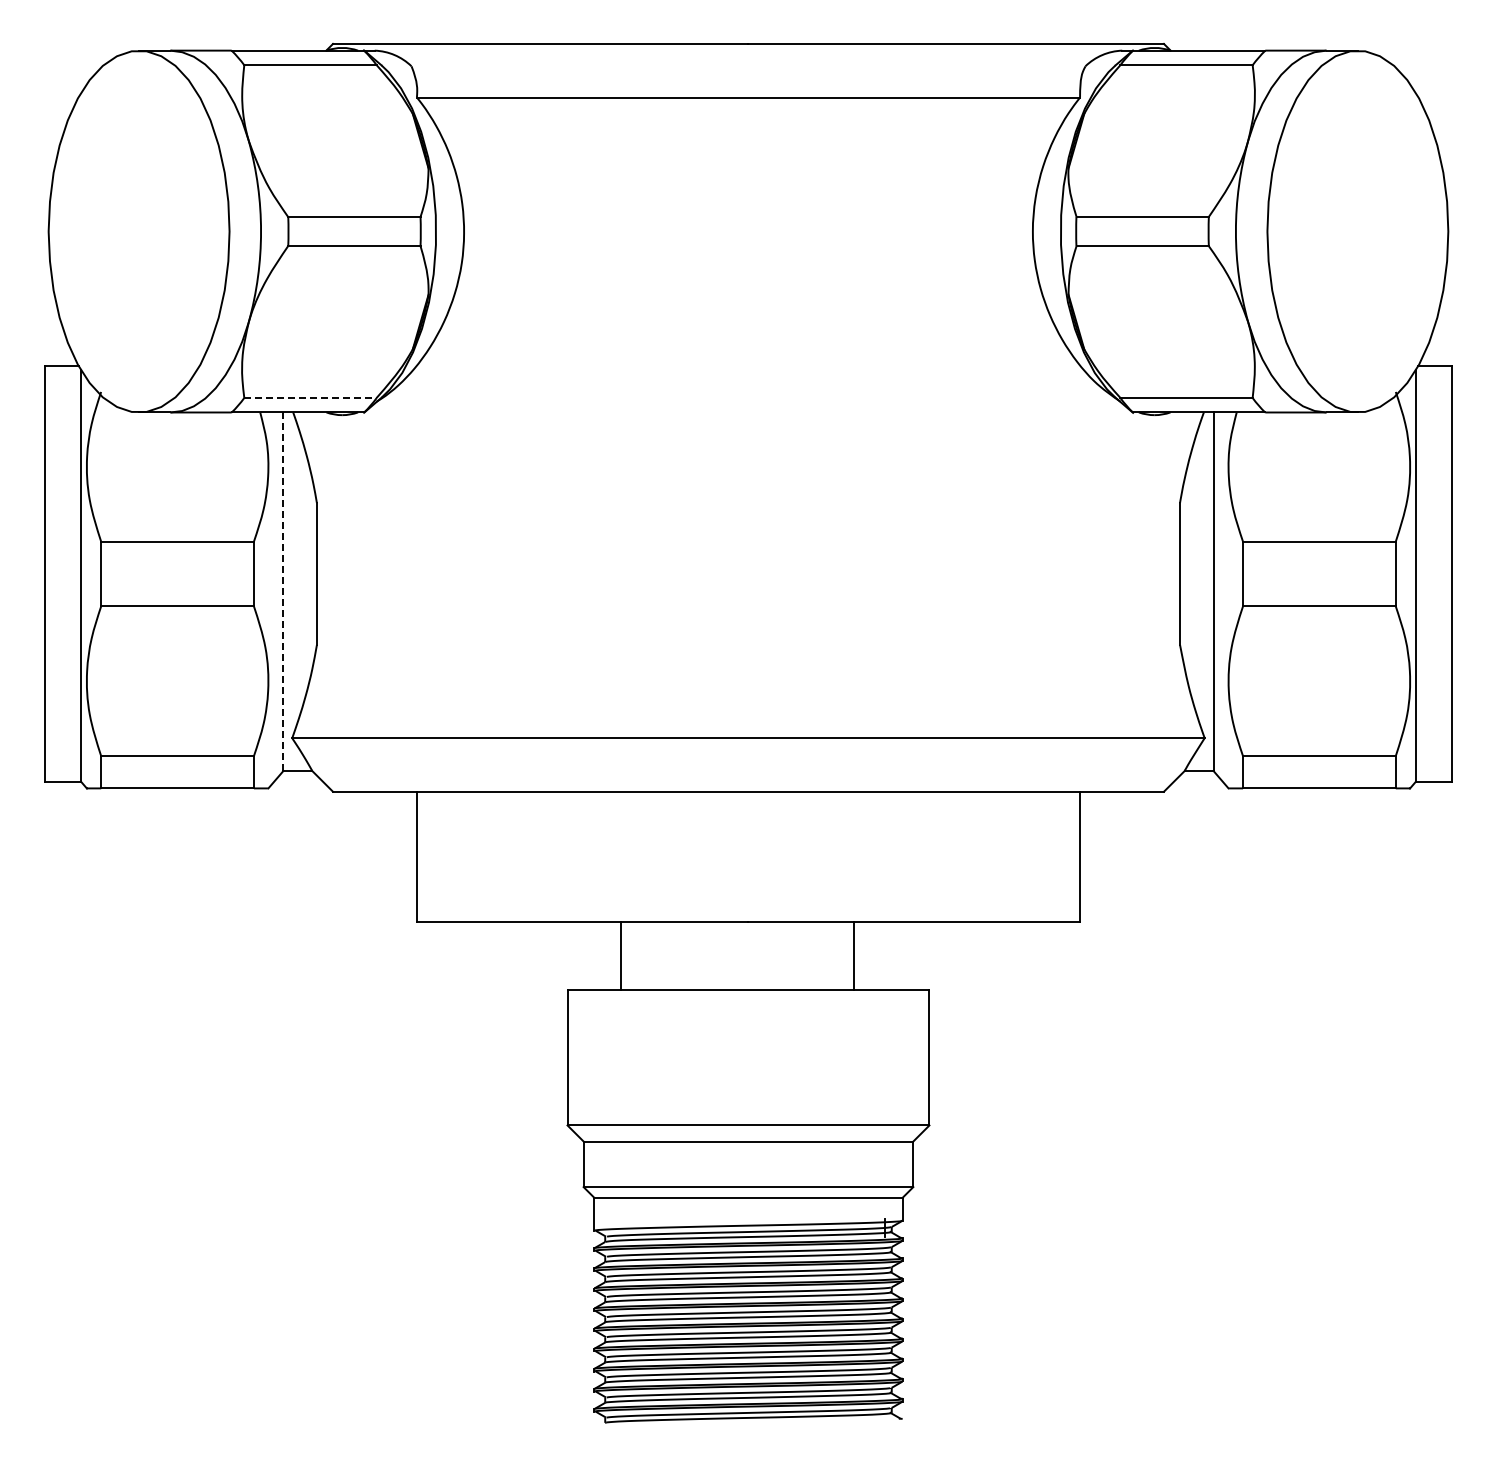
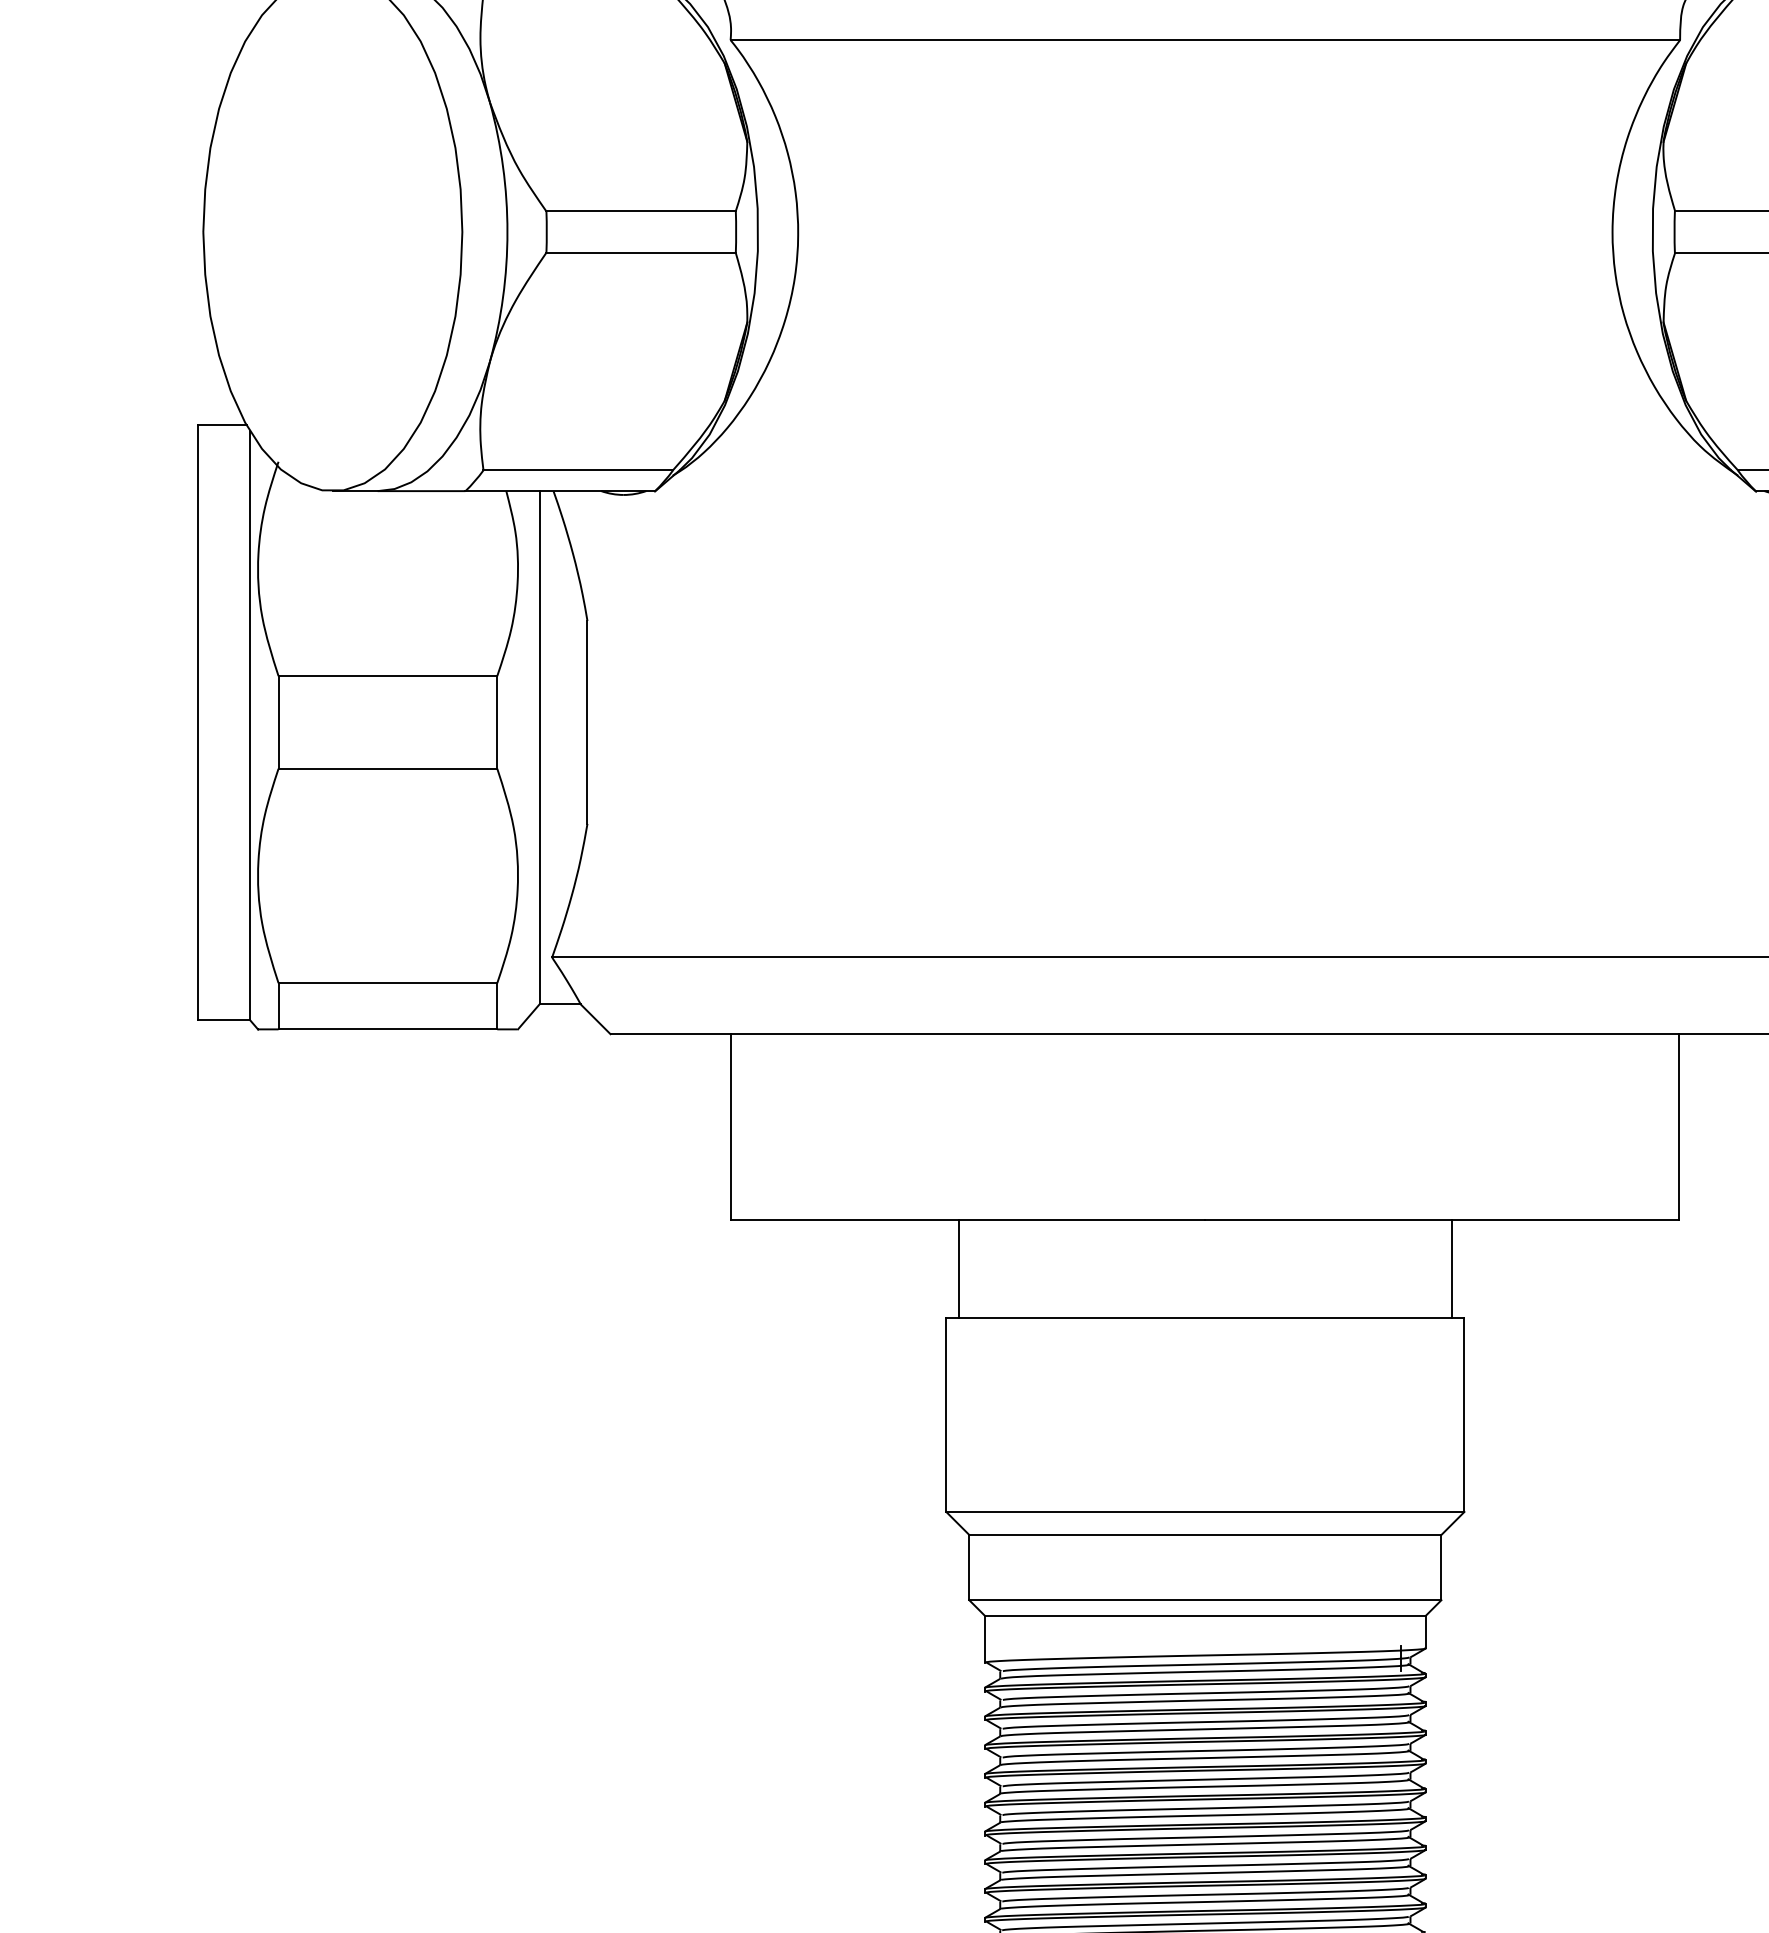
line: (311, 397) -> (579, 469), dashed -> solid
line: (283, 591) -> (539, 747), dashed -> solid
line: (621, 955) -> (959, 1268), moved
line: (853, 955) -> (1451, 1268), moved

